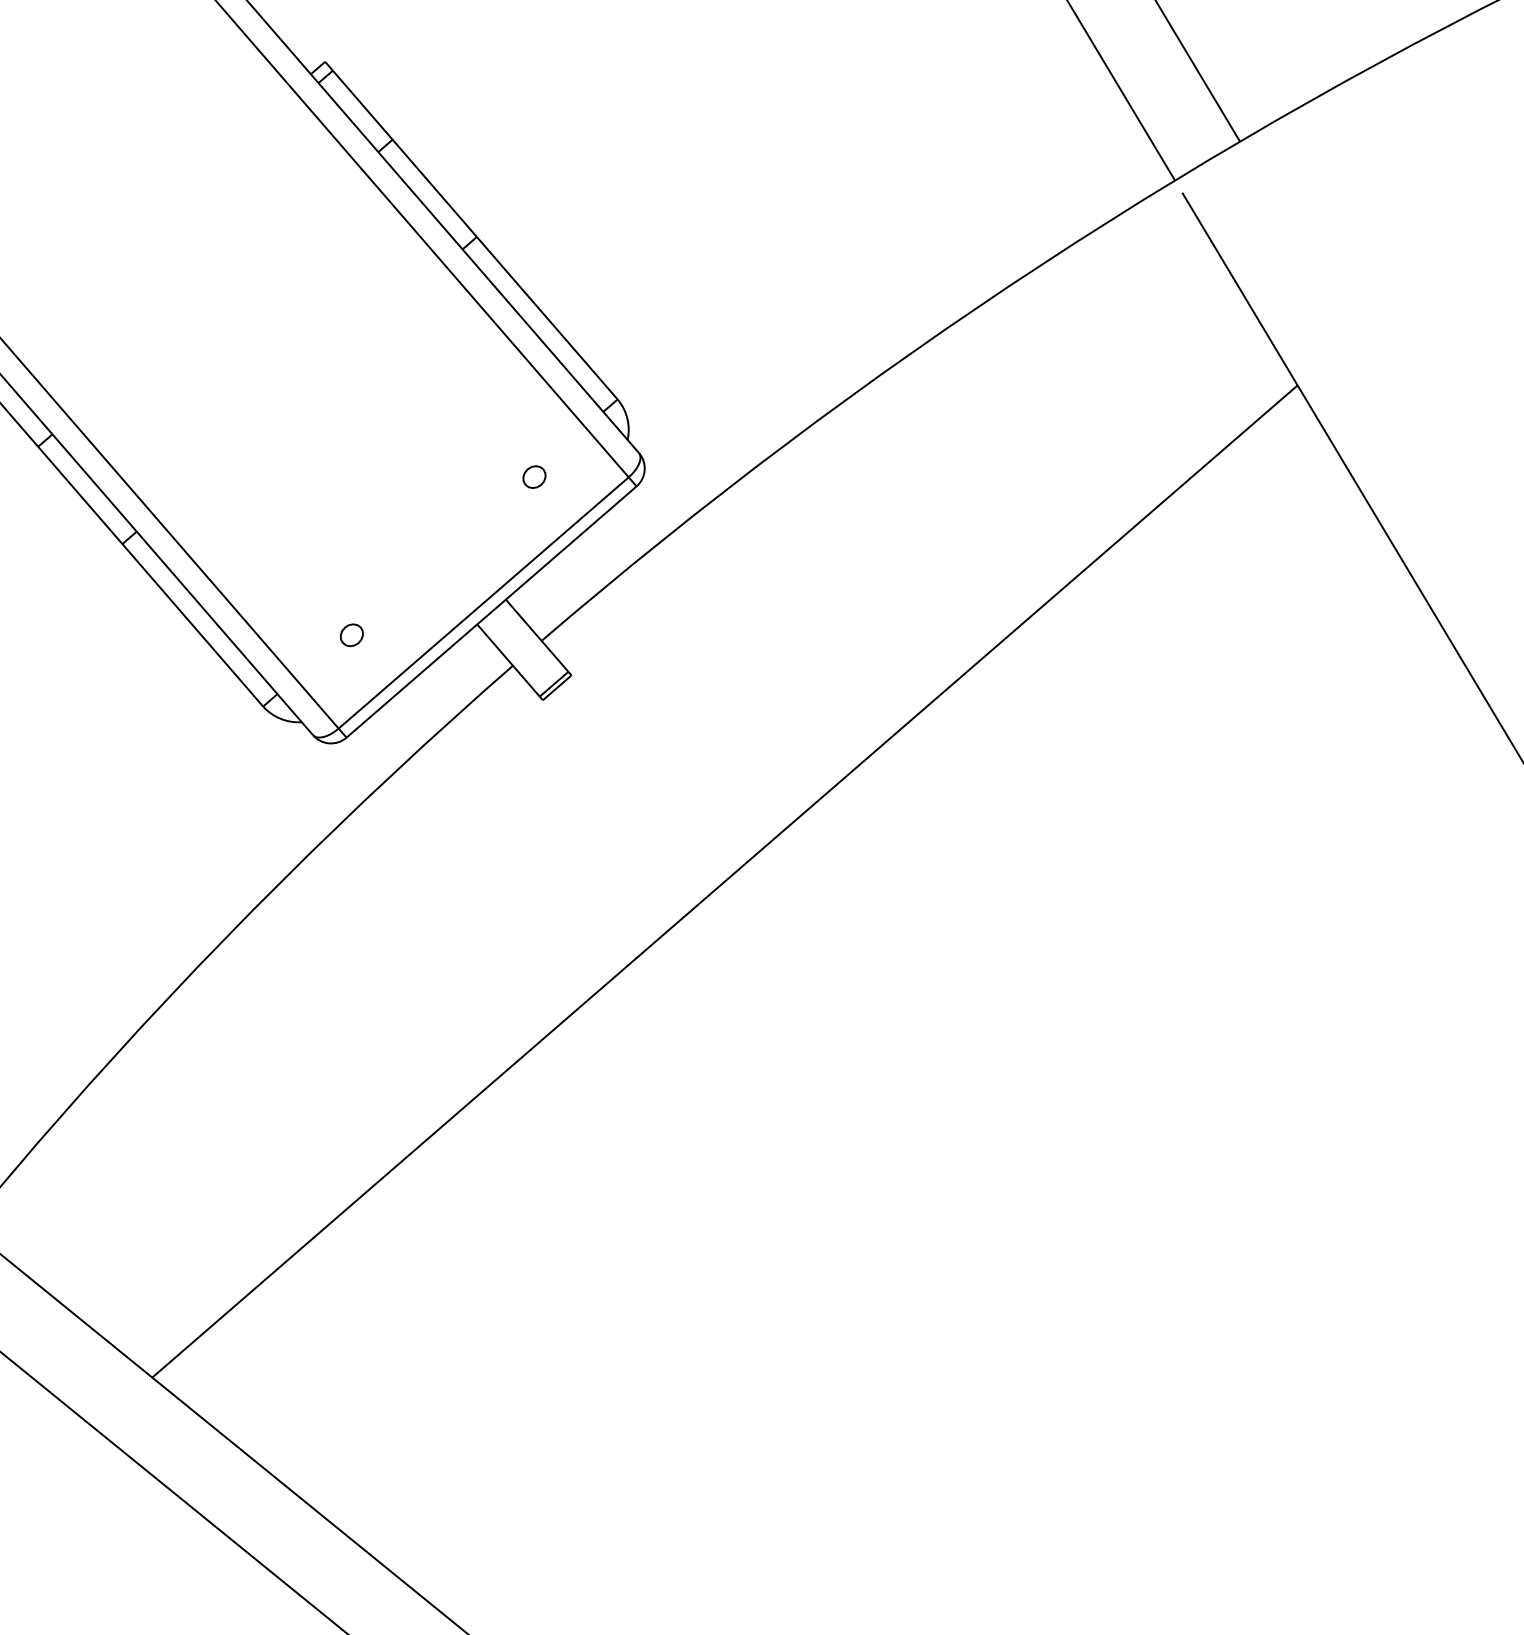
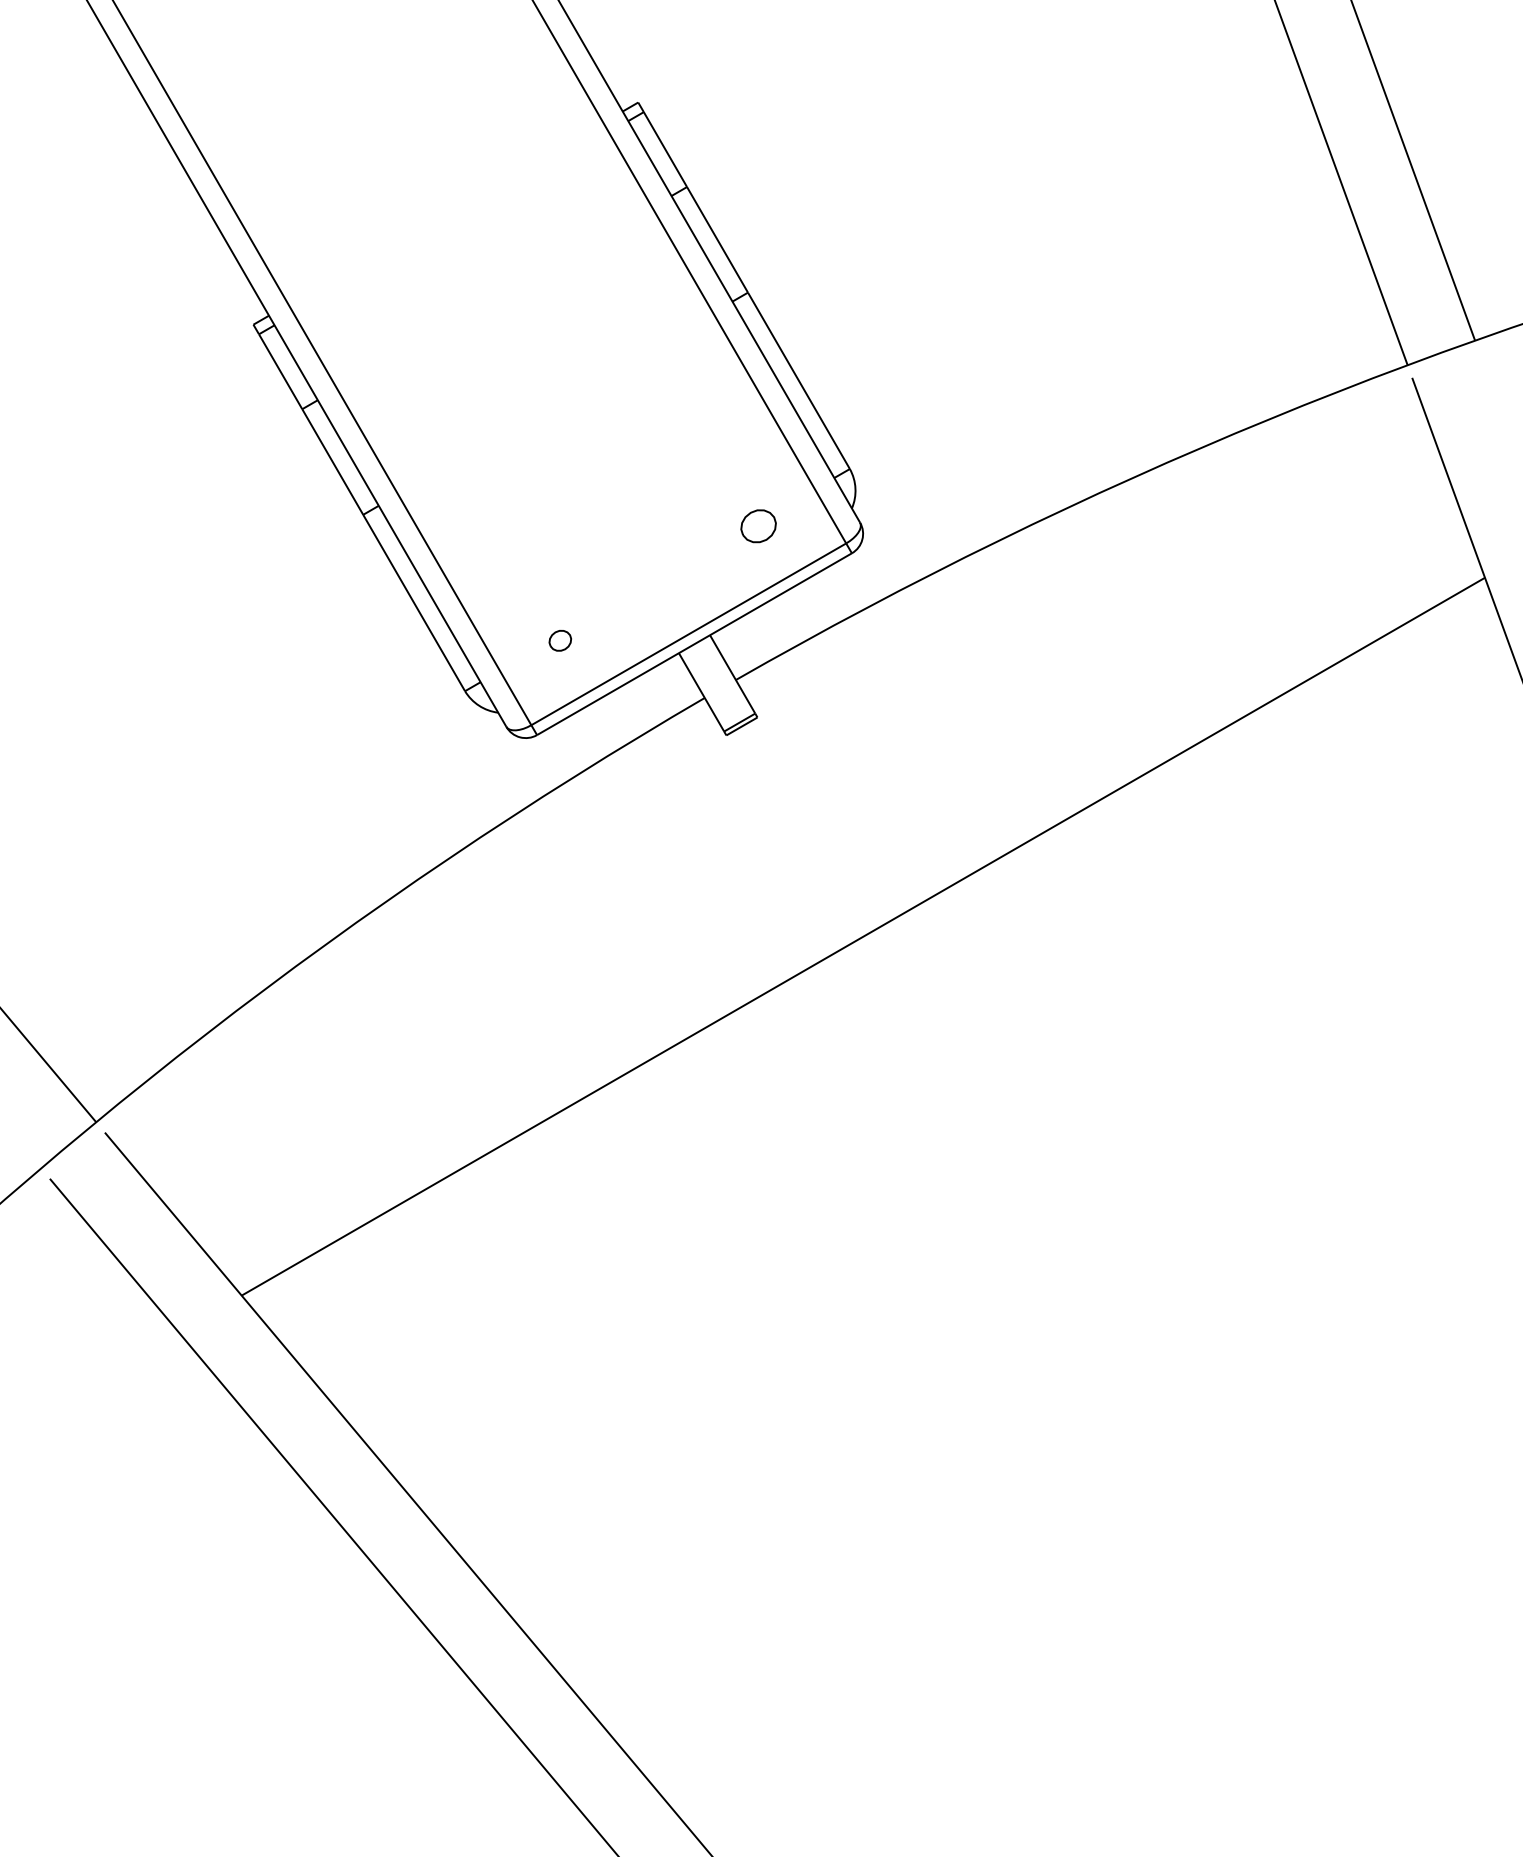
part: (534, 477) -> (758, 526), size x1.6

